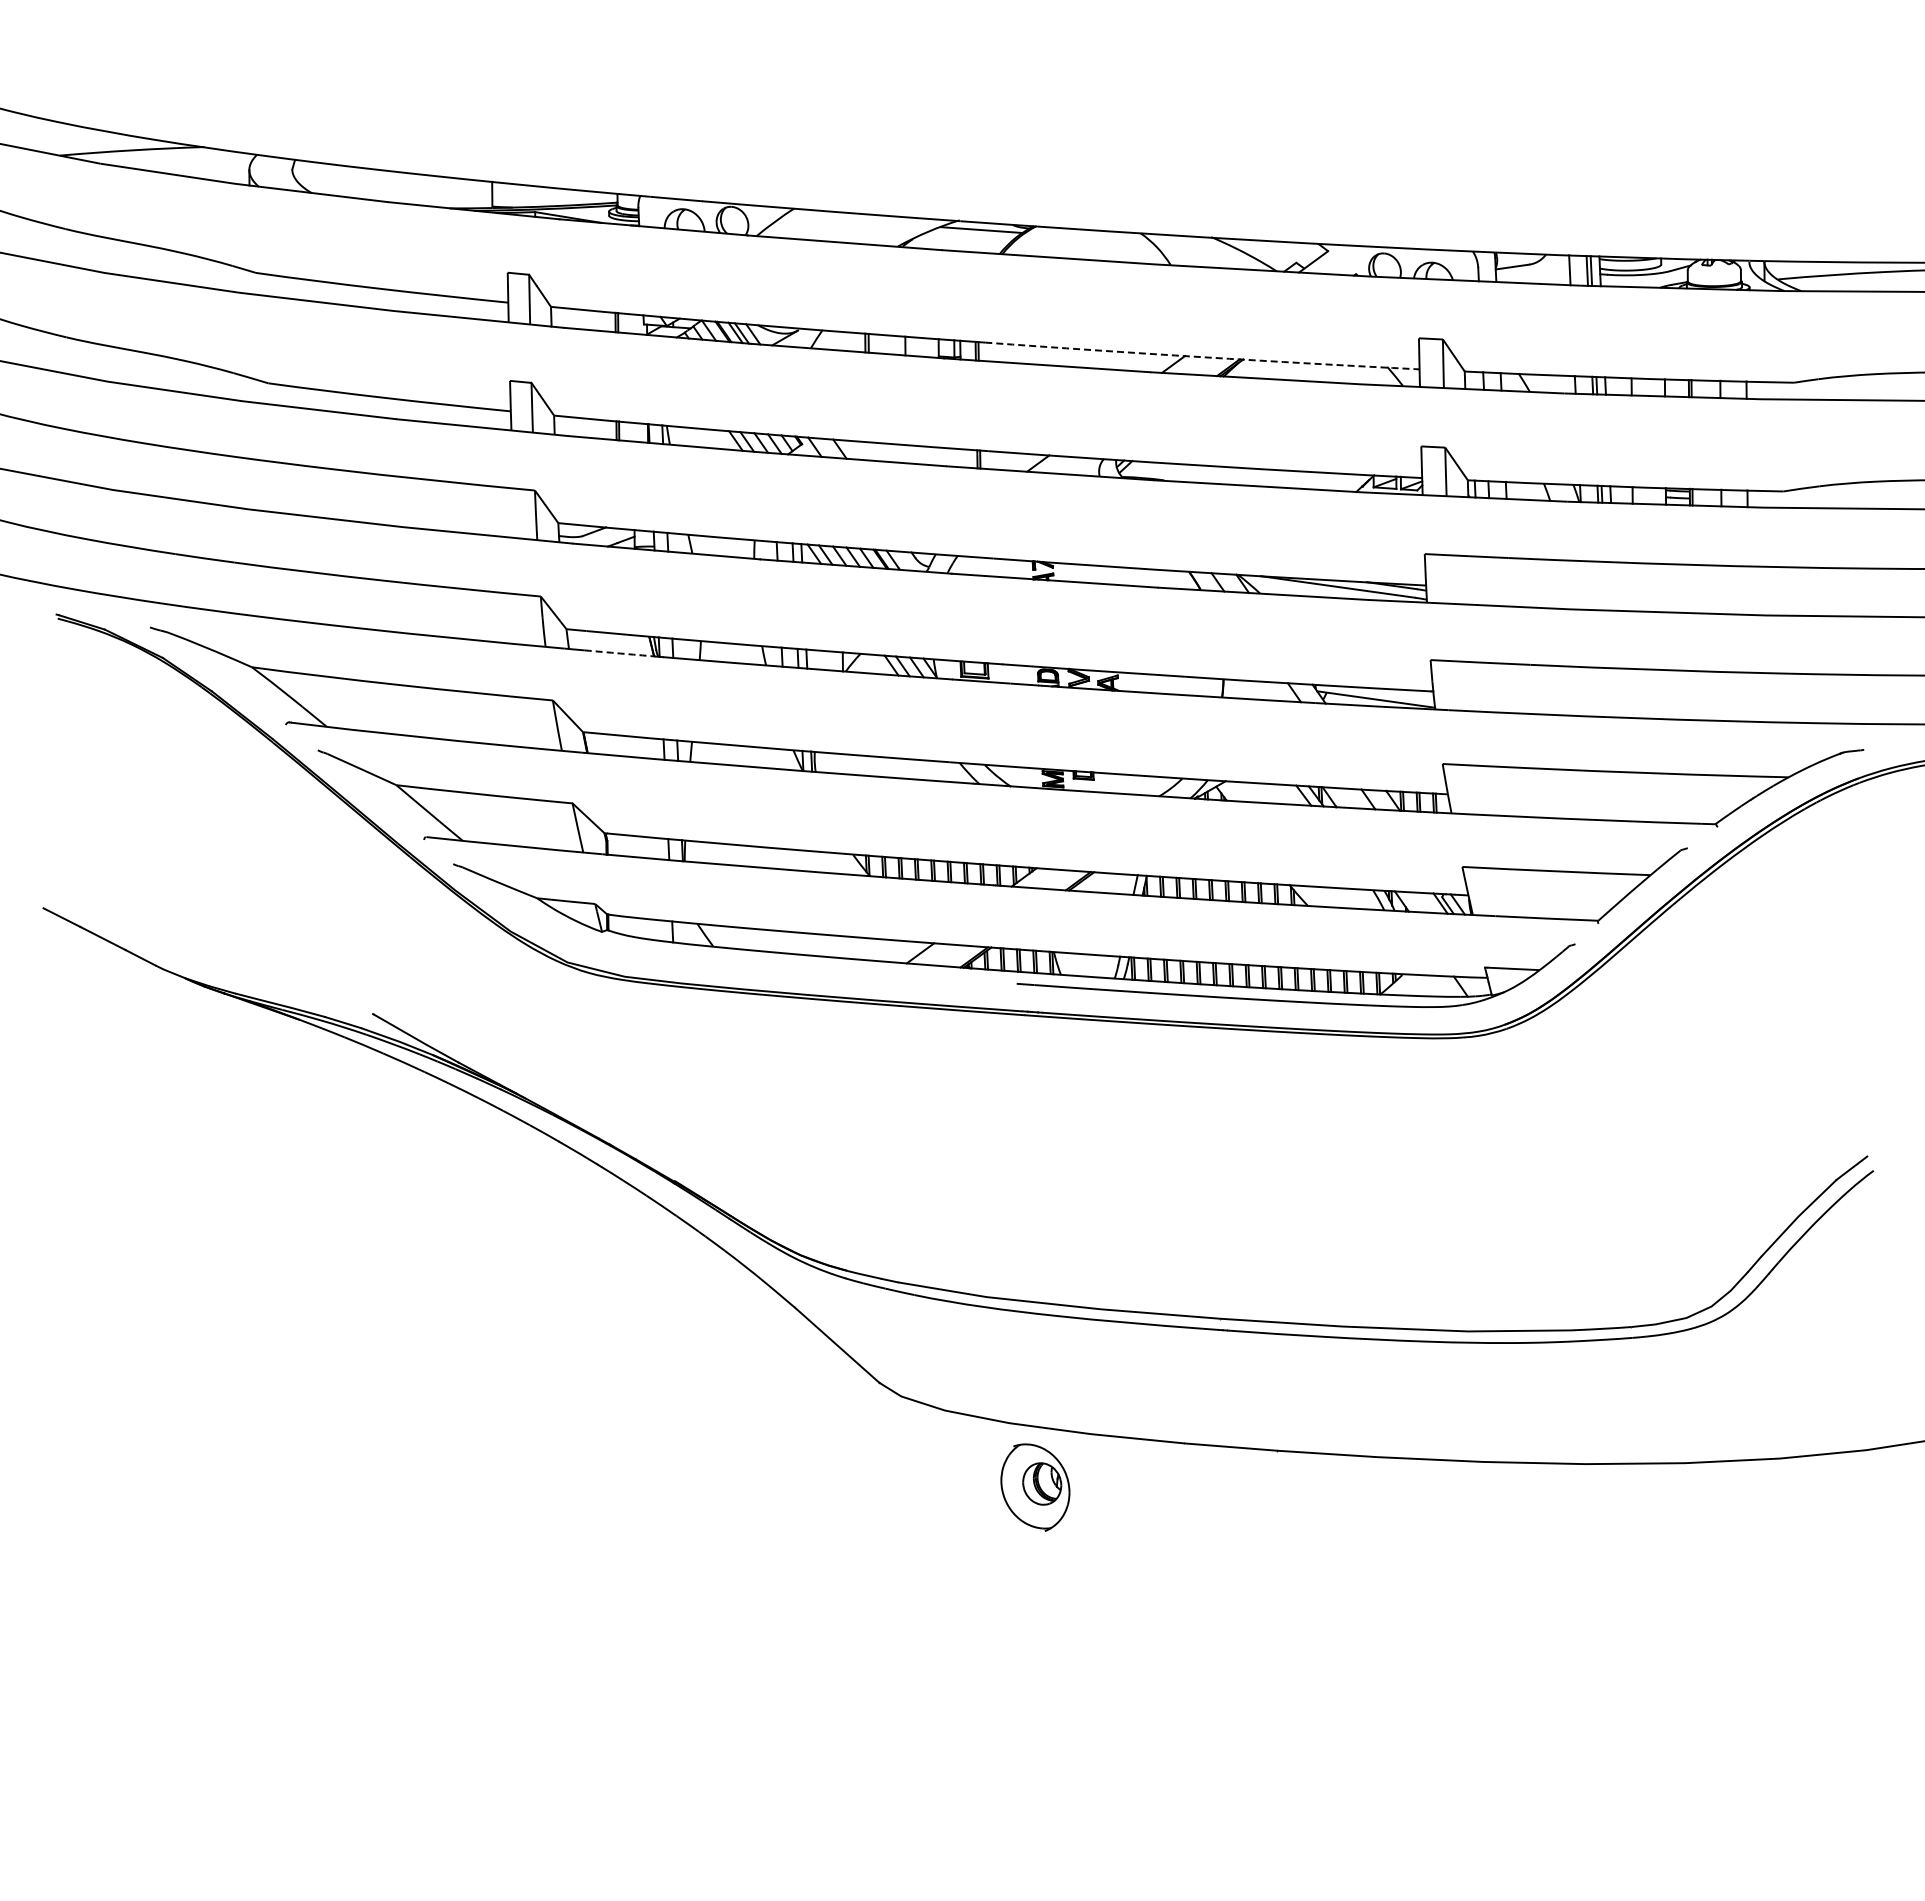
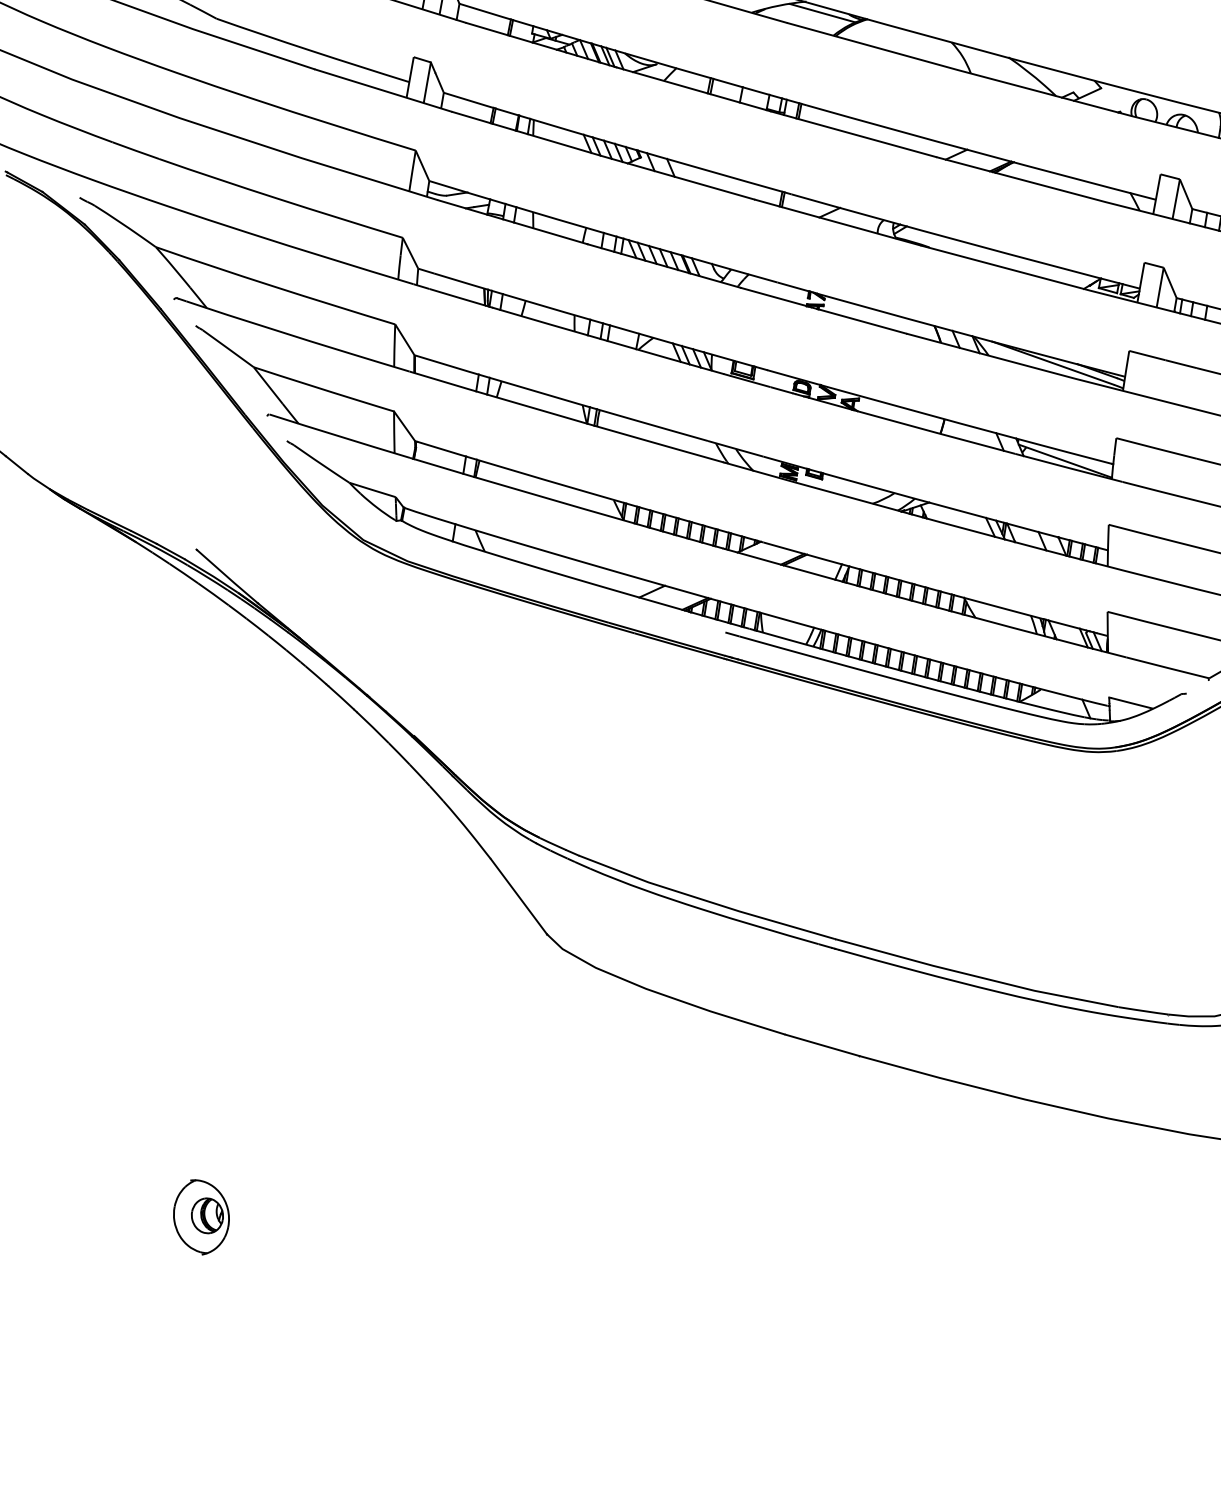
arc: (1202, 357) -> (981, 153), dashed -> solid
arc: (620, 653) -> (458, 297), dashed -> solid
part: (1035, 1487) -> (201, 1217), moved

